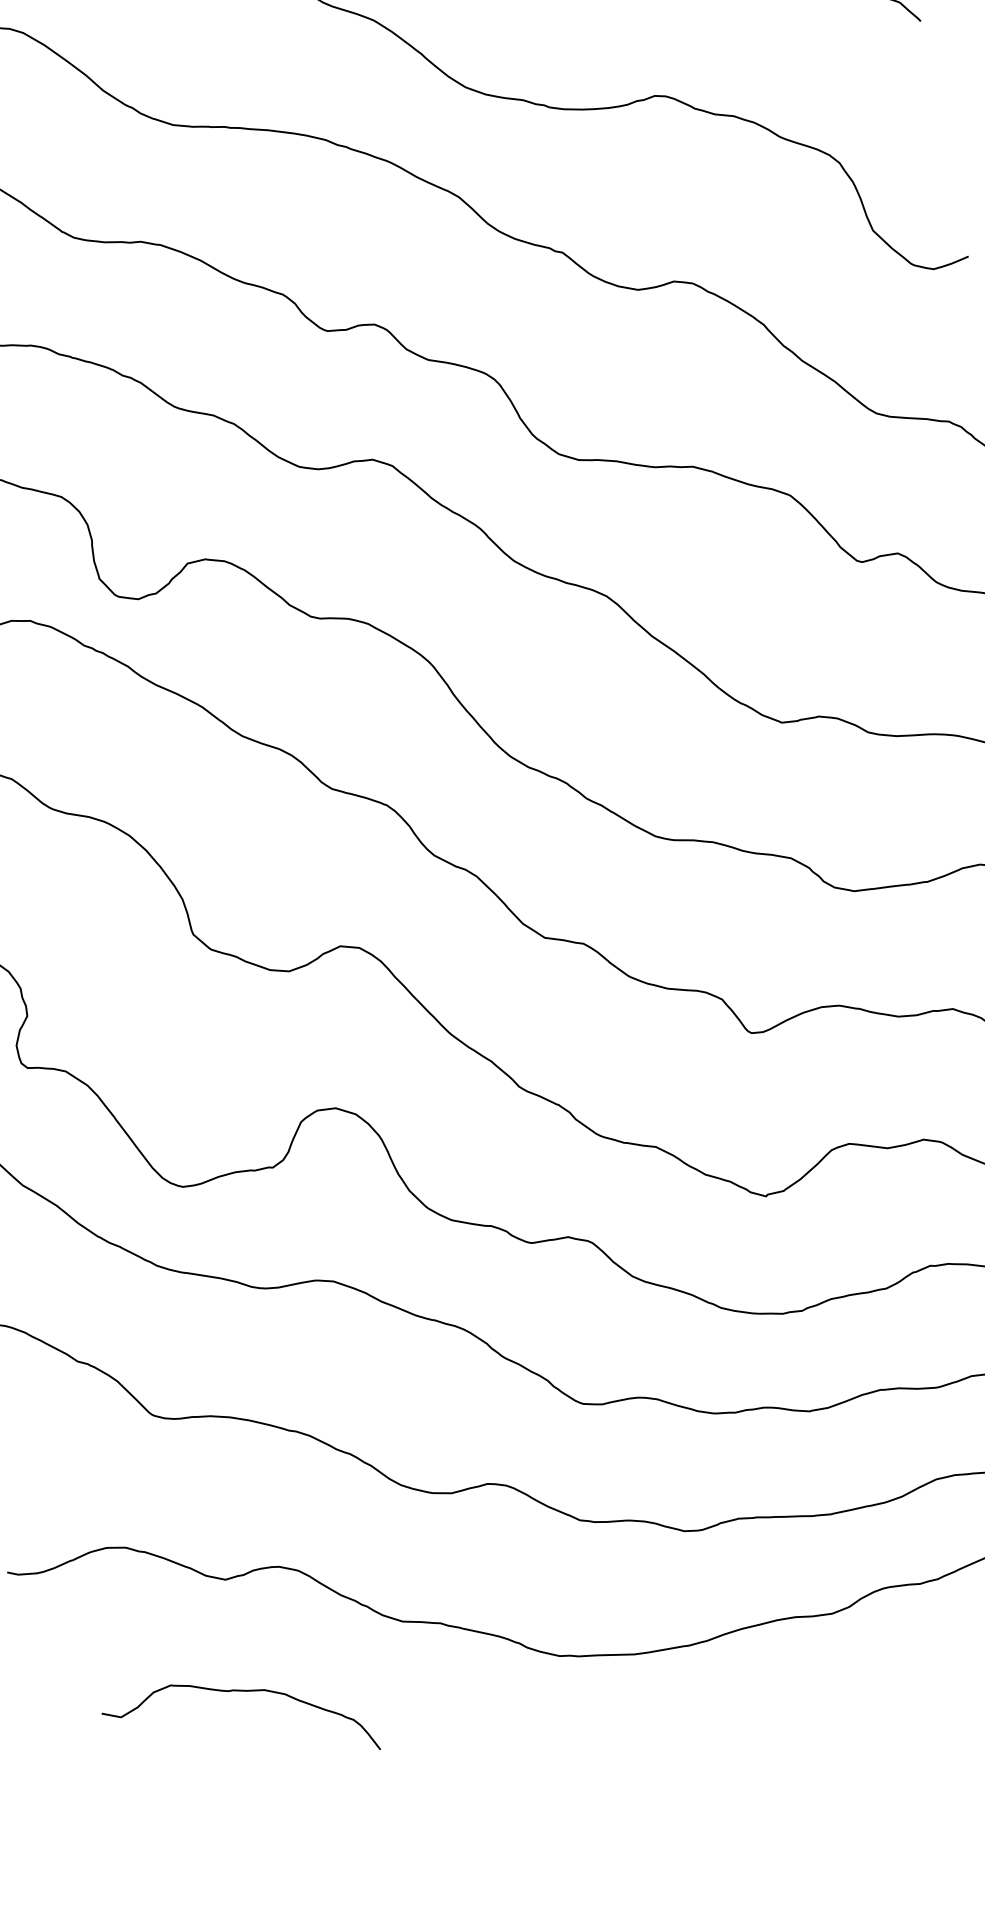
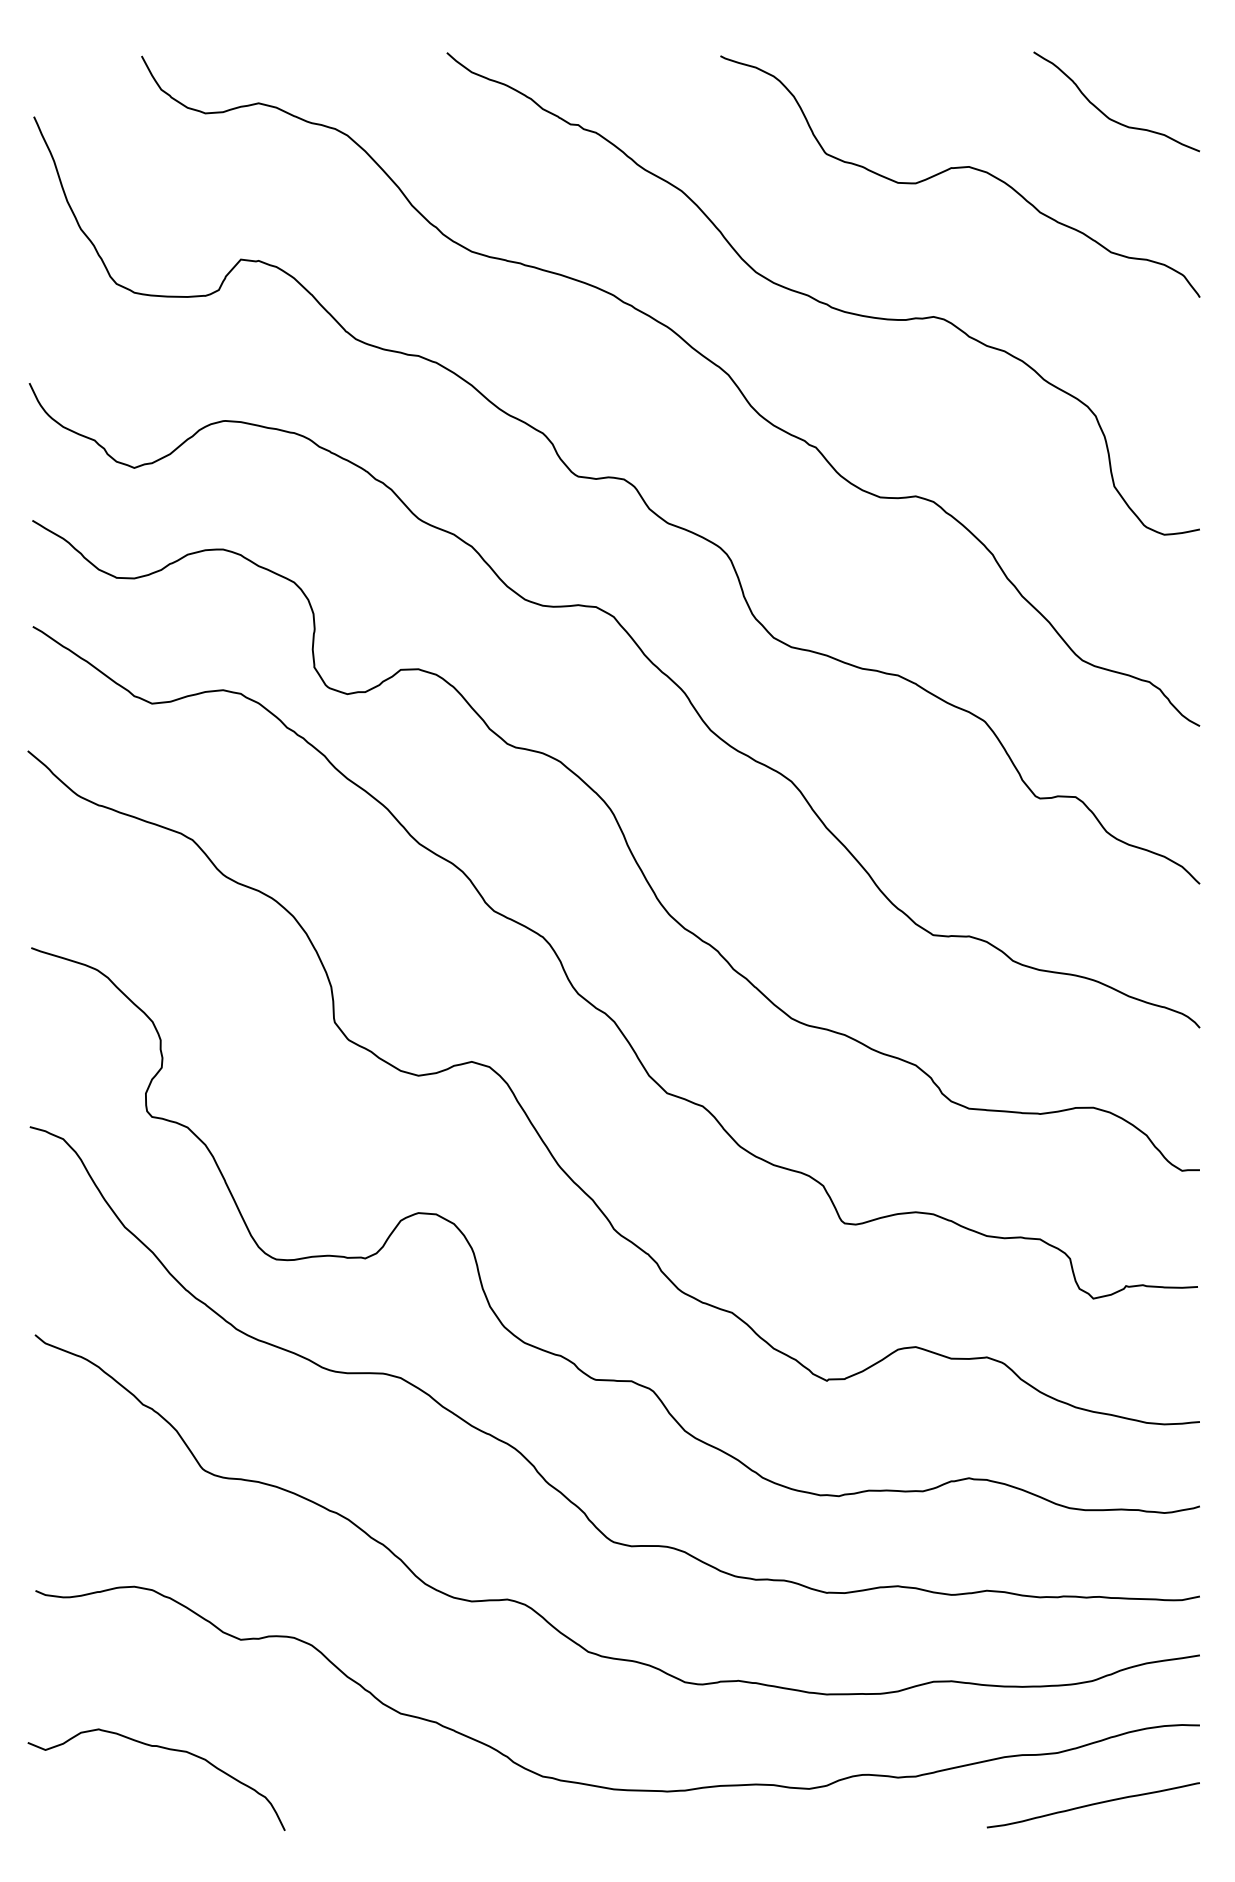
curve: (242, 1692) -> (165, 1749), moved

